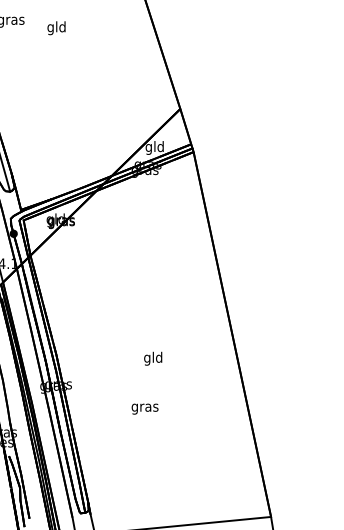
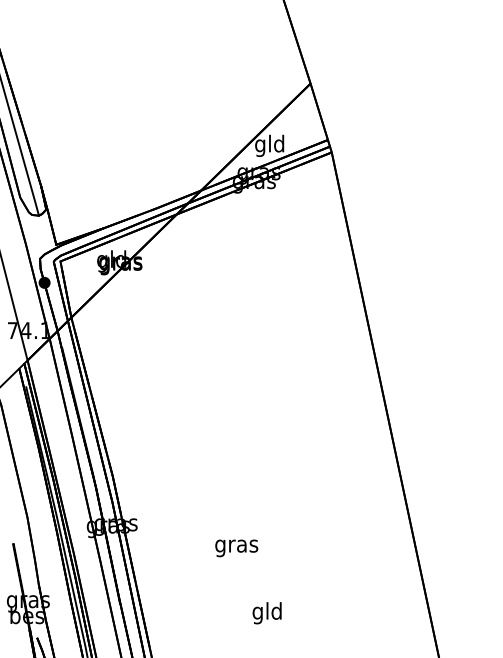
text: (153, 358) -> (267, 612), moved
text: (144, 408) -> (235, 547), moved

